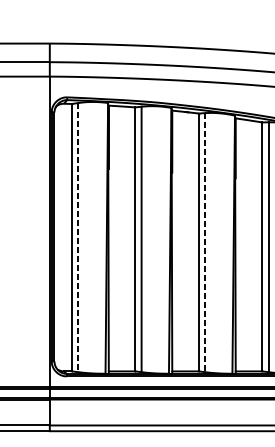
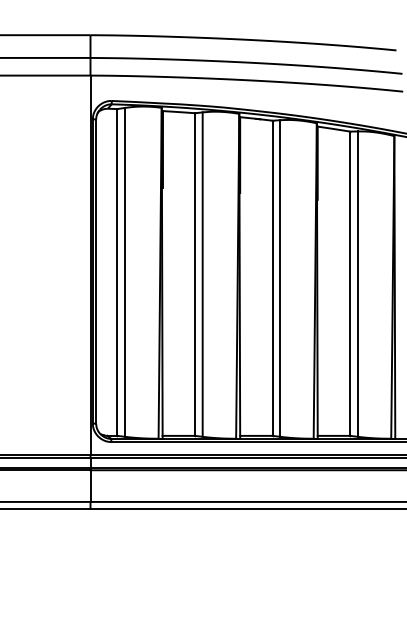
line: (78, 237) -> (125, 272), dashed -> solid
line: (205, 243) -> (280, 279), dashed -> solid

